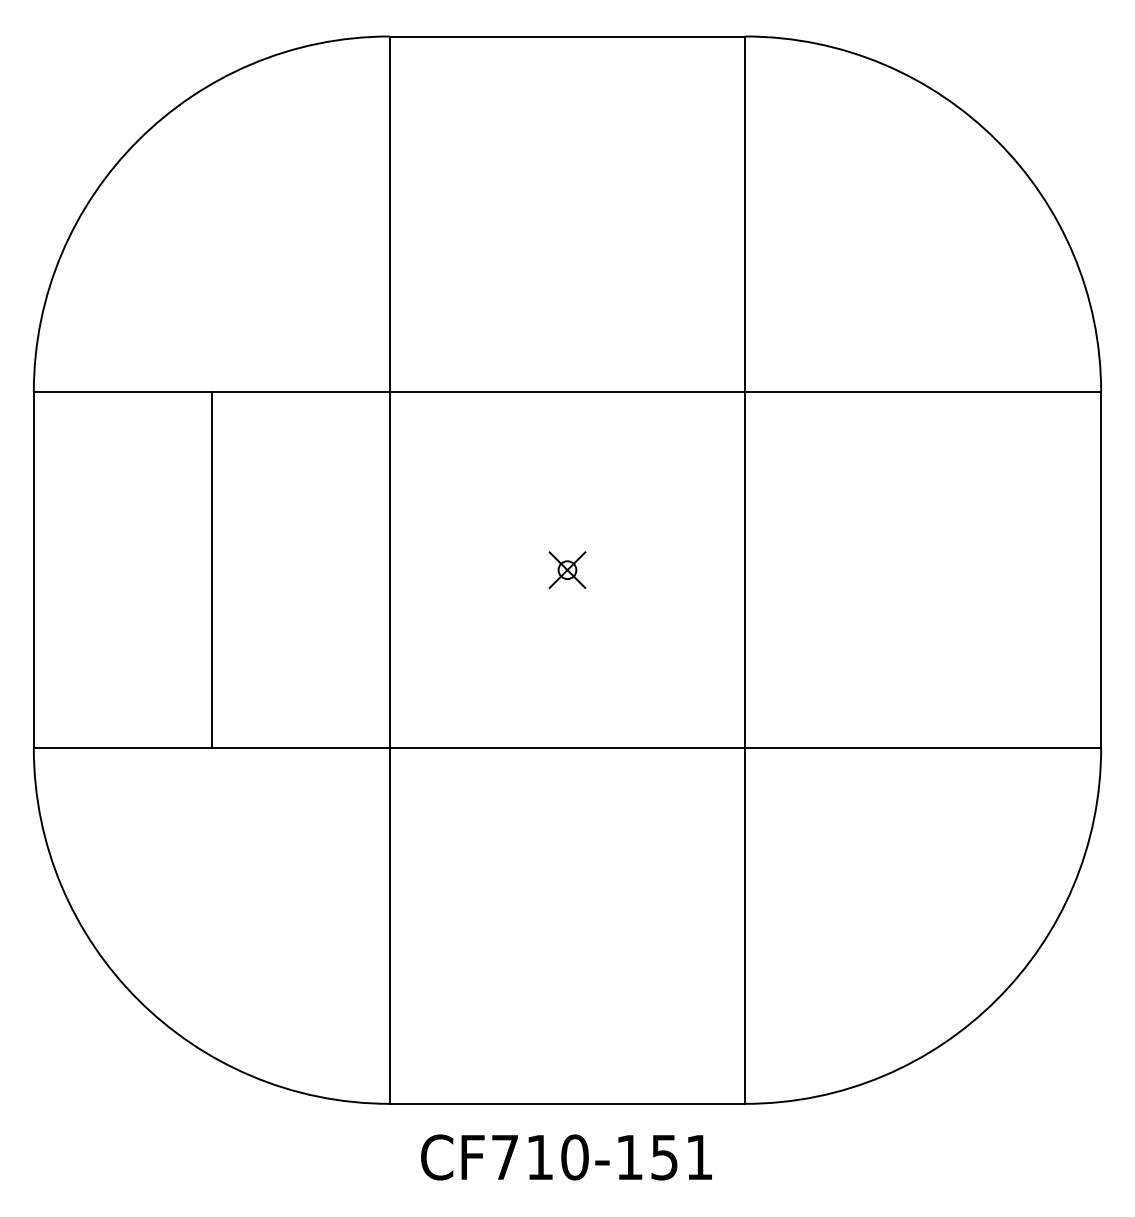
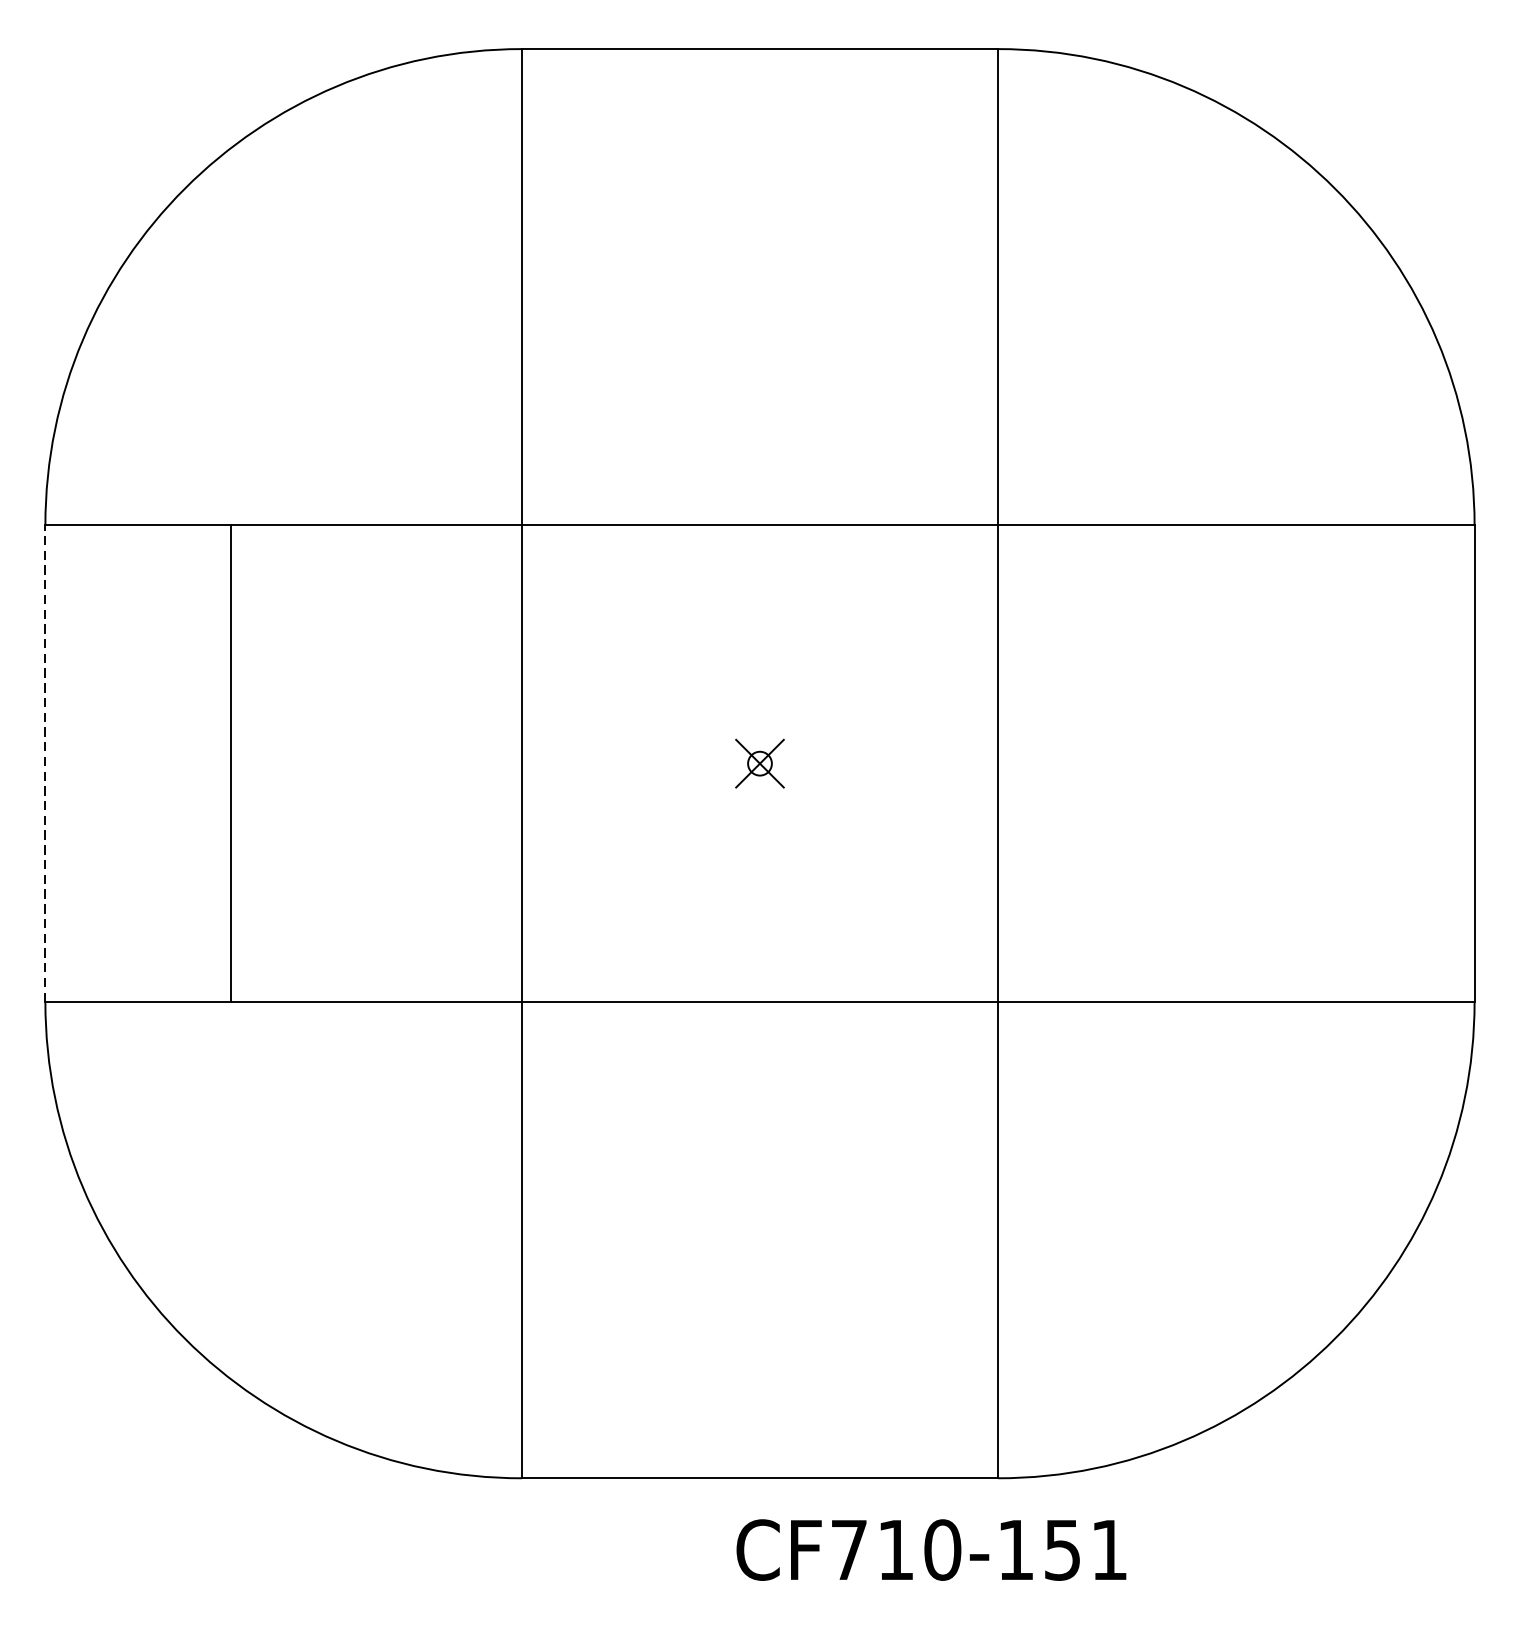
line: (33, 570) -> (44, 764), solid -> dashed
line: (211, 570) -> (231, 764), moved
text: (566, 1157) -> (931, 1550), moved

